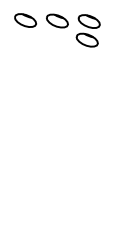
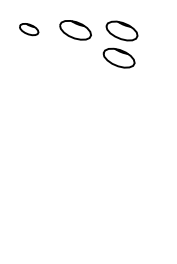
part: (25, 20) -> (29, 29), size x0.6

